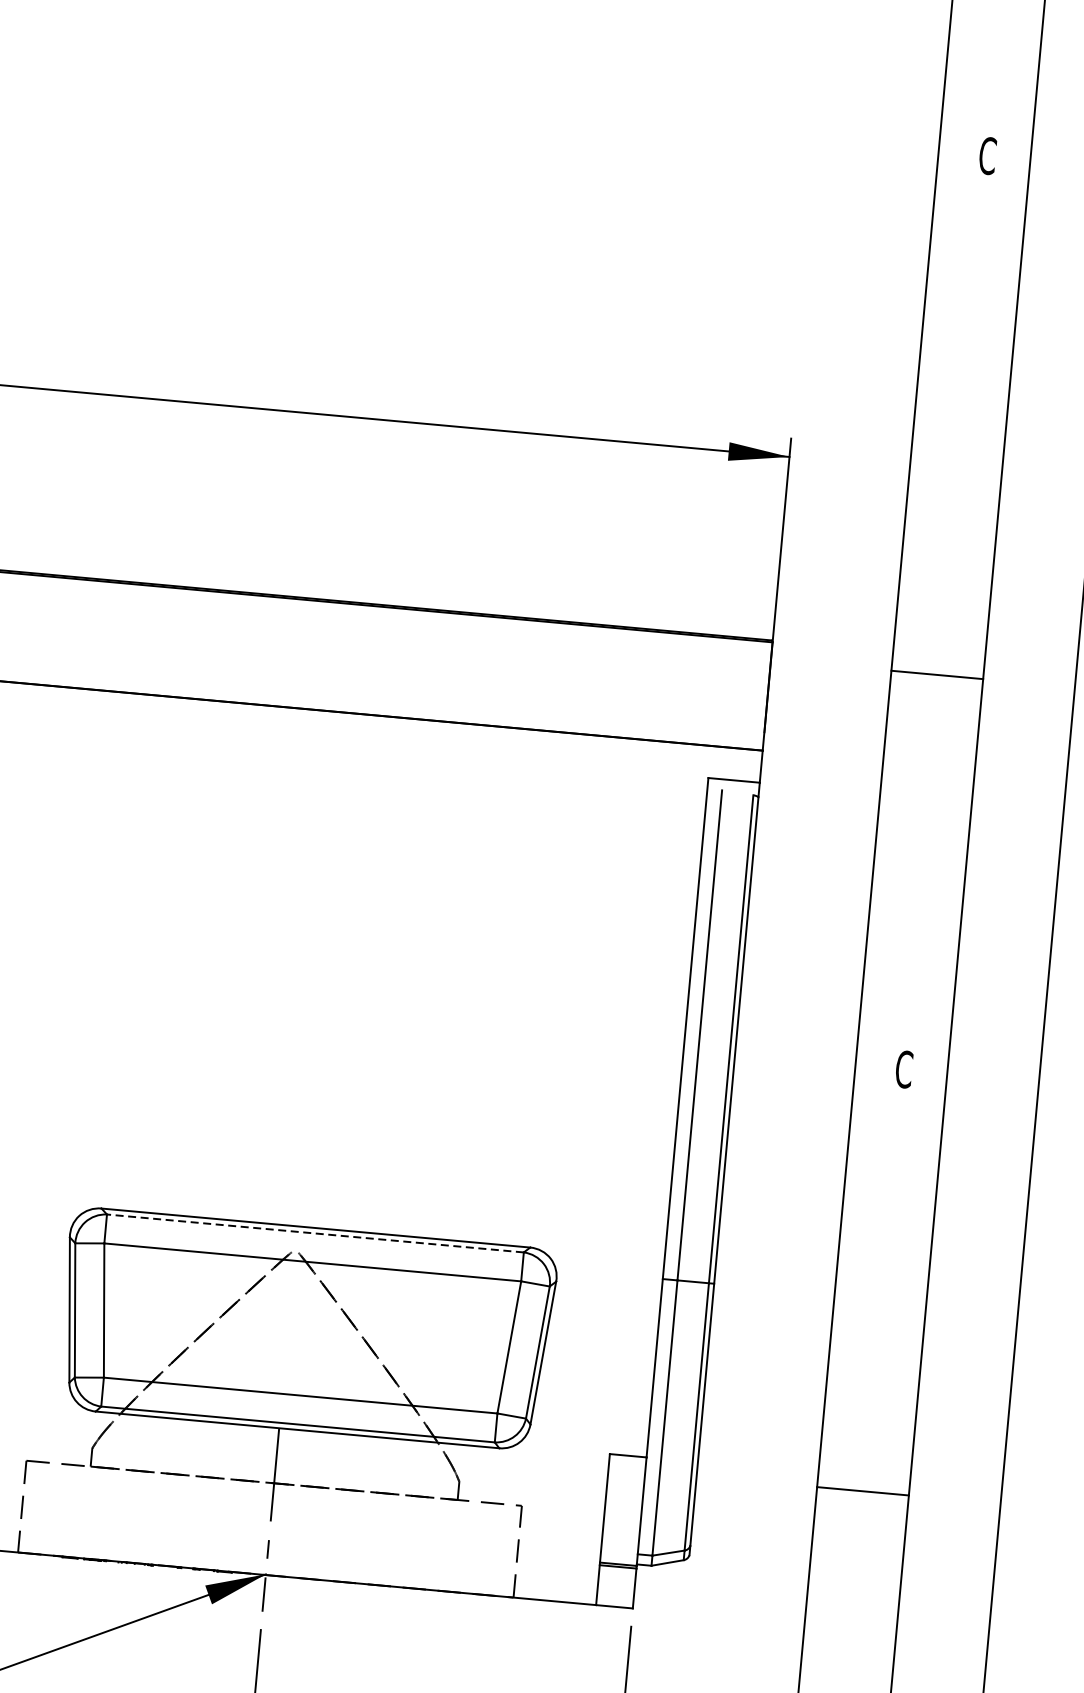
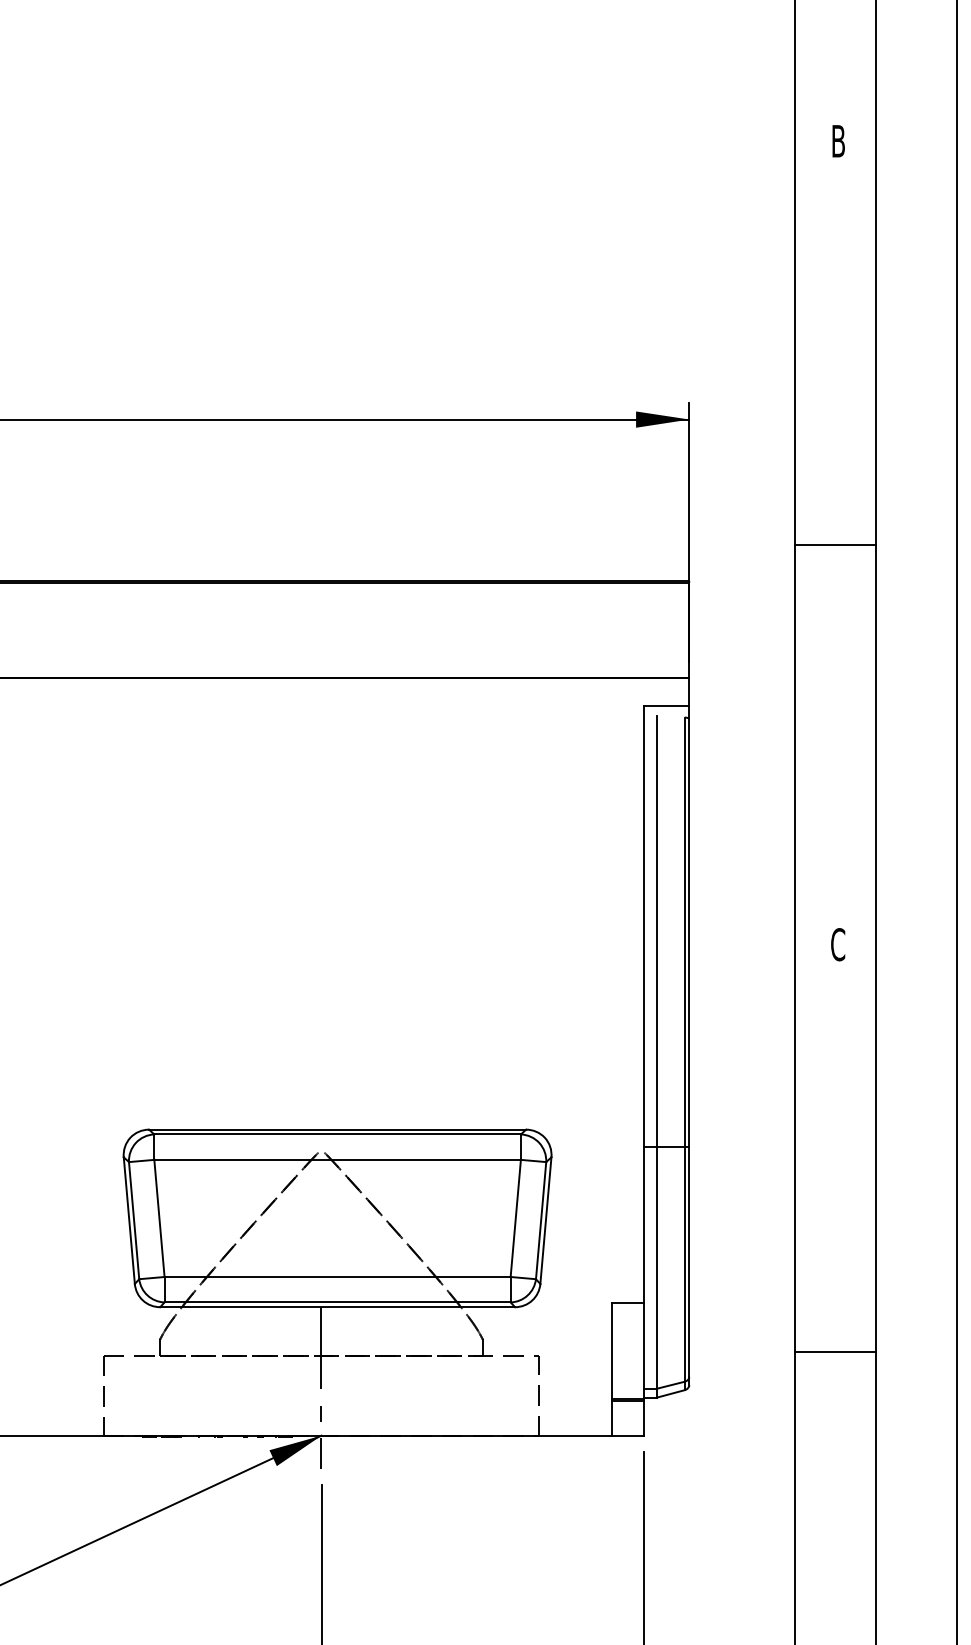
text: (987, 155) -> (838, 140), C -> B
line: (937, 674) -> (835, 544), moved
line: (315, 1233) -> (337, 1134), dashed -> solid
line: (862, 1490) -> (835, 1351), moved

